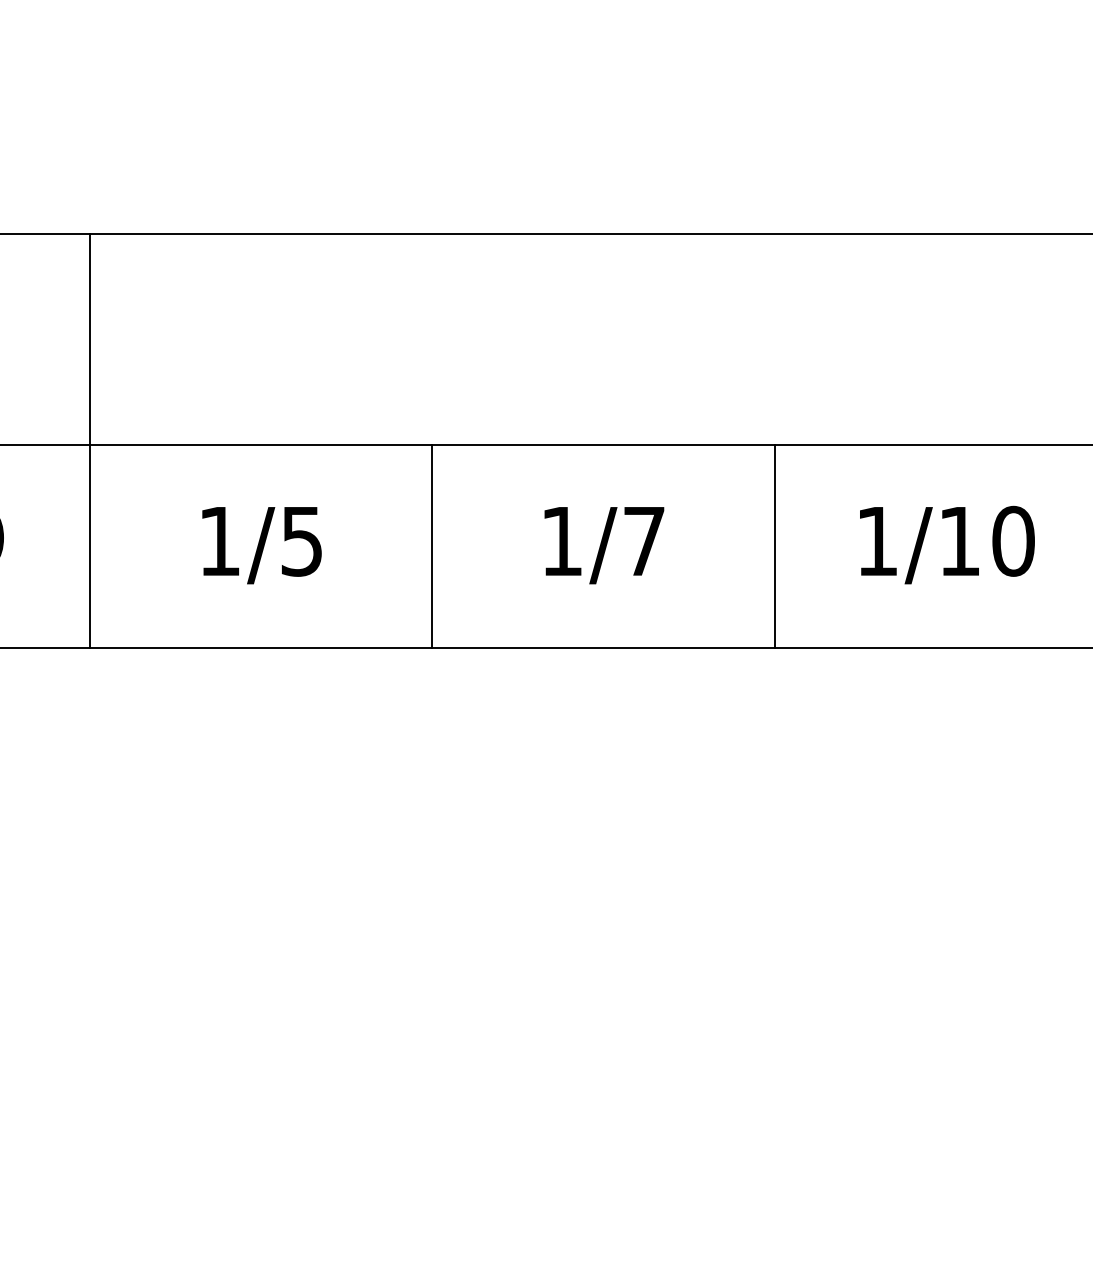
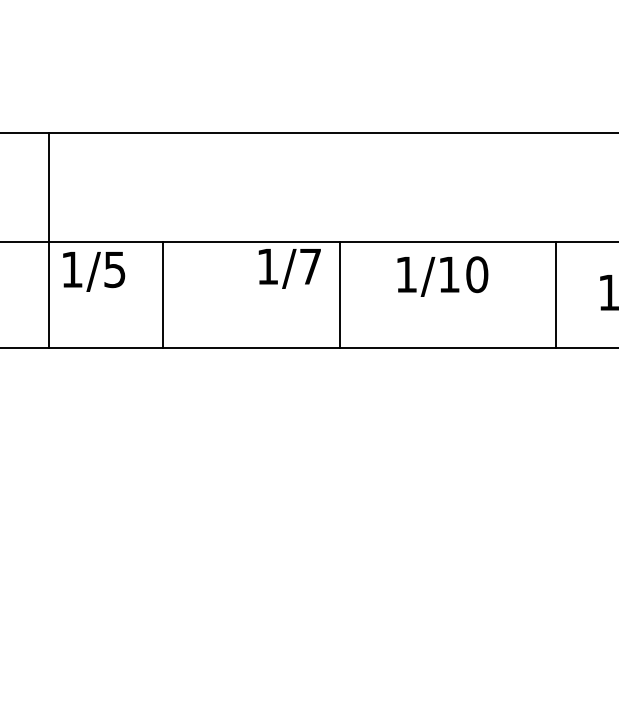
line: (89, 440) -> (48, 240), moved
text: (262, 544) -> (94, 271), moved
text: (603, 544) -> (289, 268), moved
text: (946, 544) -> (442, 276), moved
line: (432, 546) -> (162, 295), moved
line: (775, 546) -> (340, 295), moved

